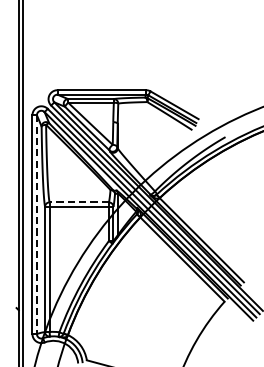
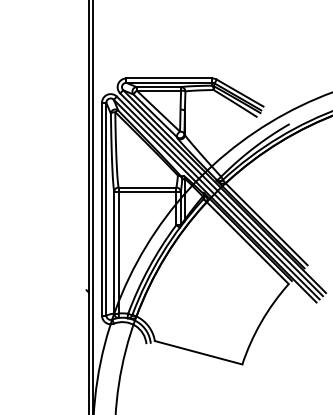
line: (79, 202) -> (147, 187), dashed -> solid
line: (37, 225) -> (106, 209), dashed -> solid

